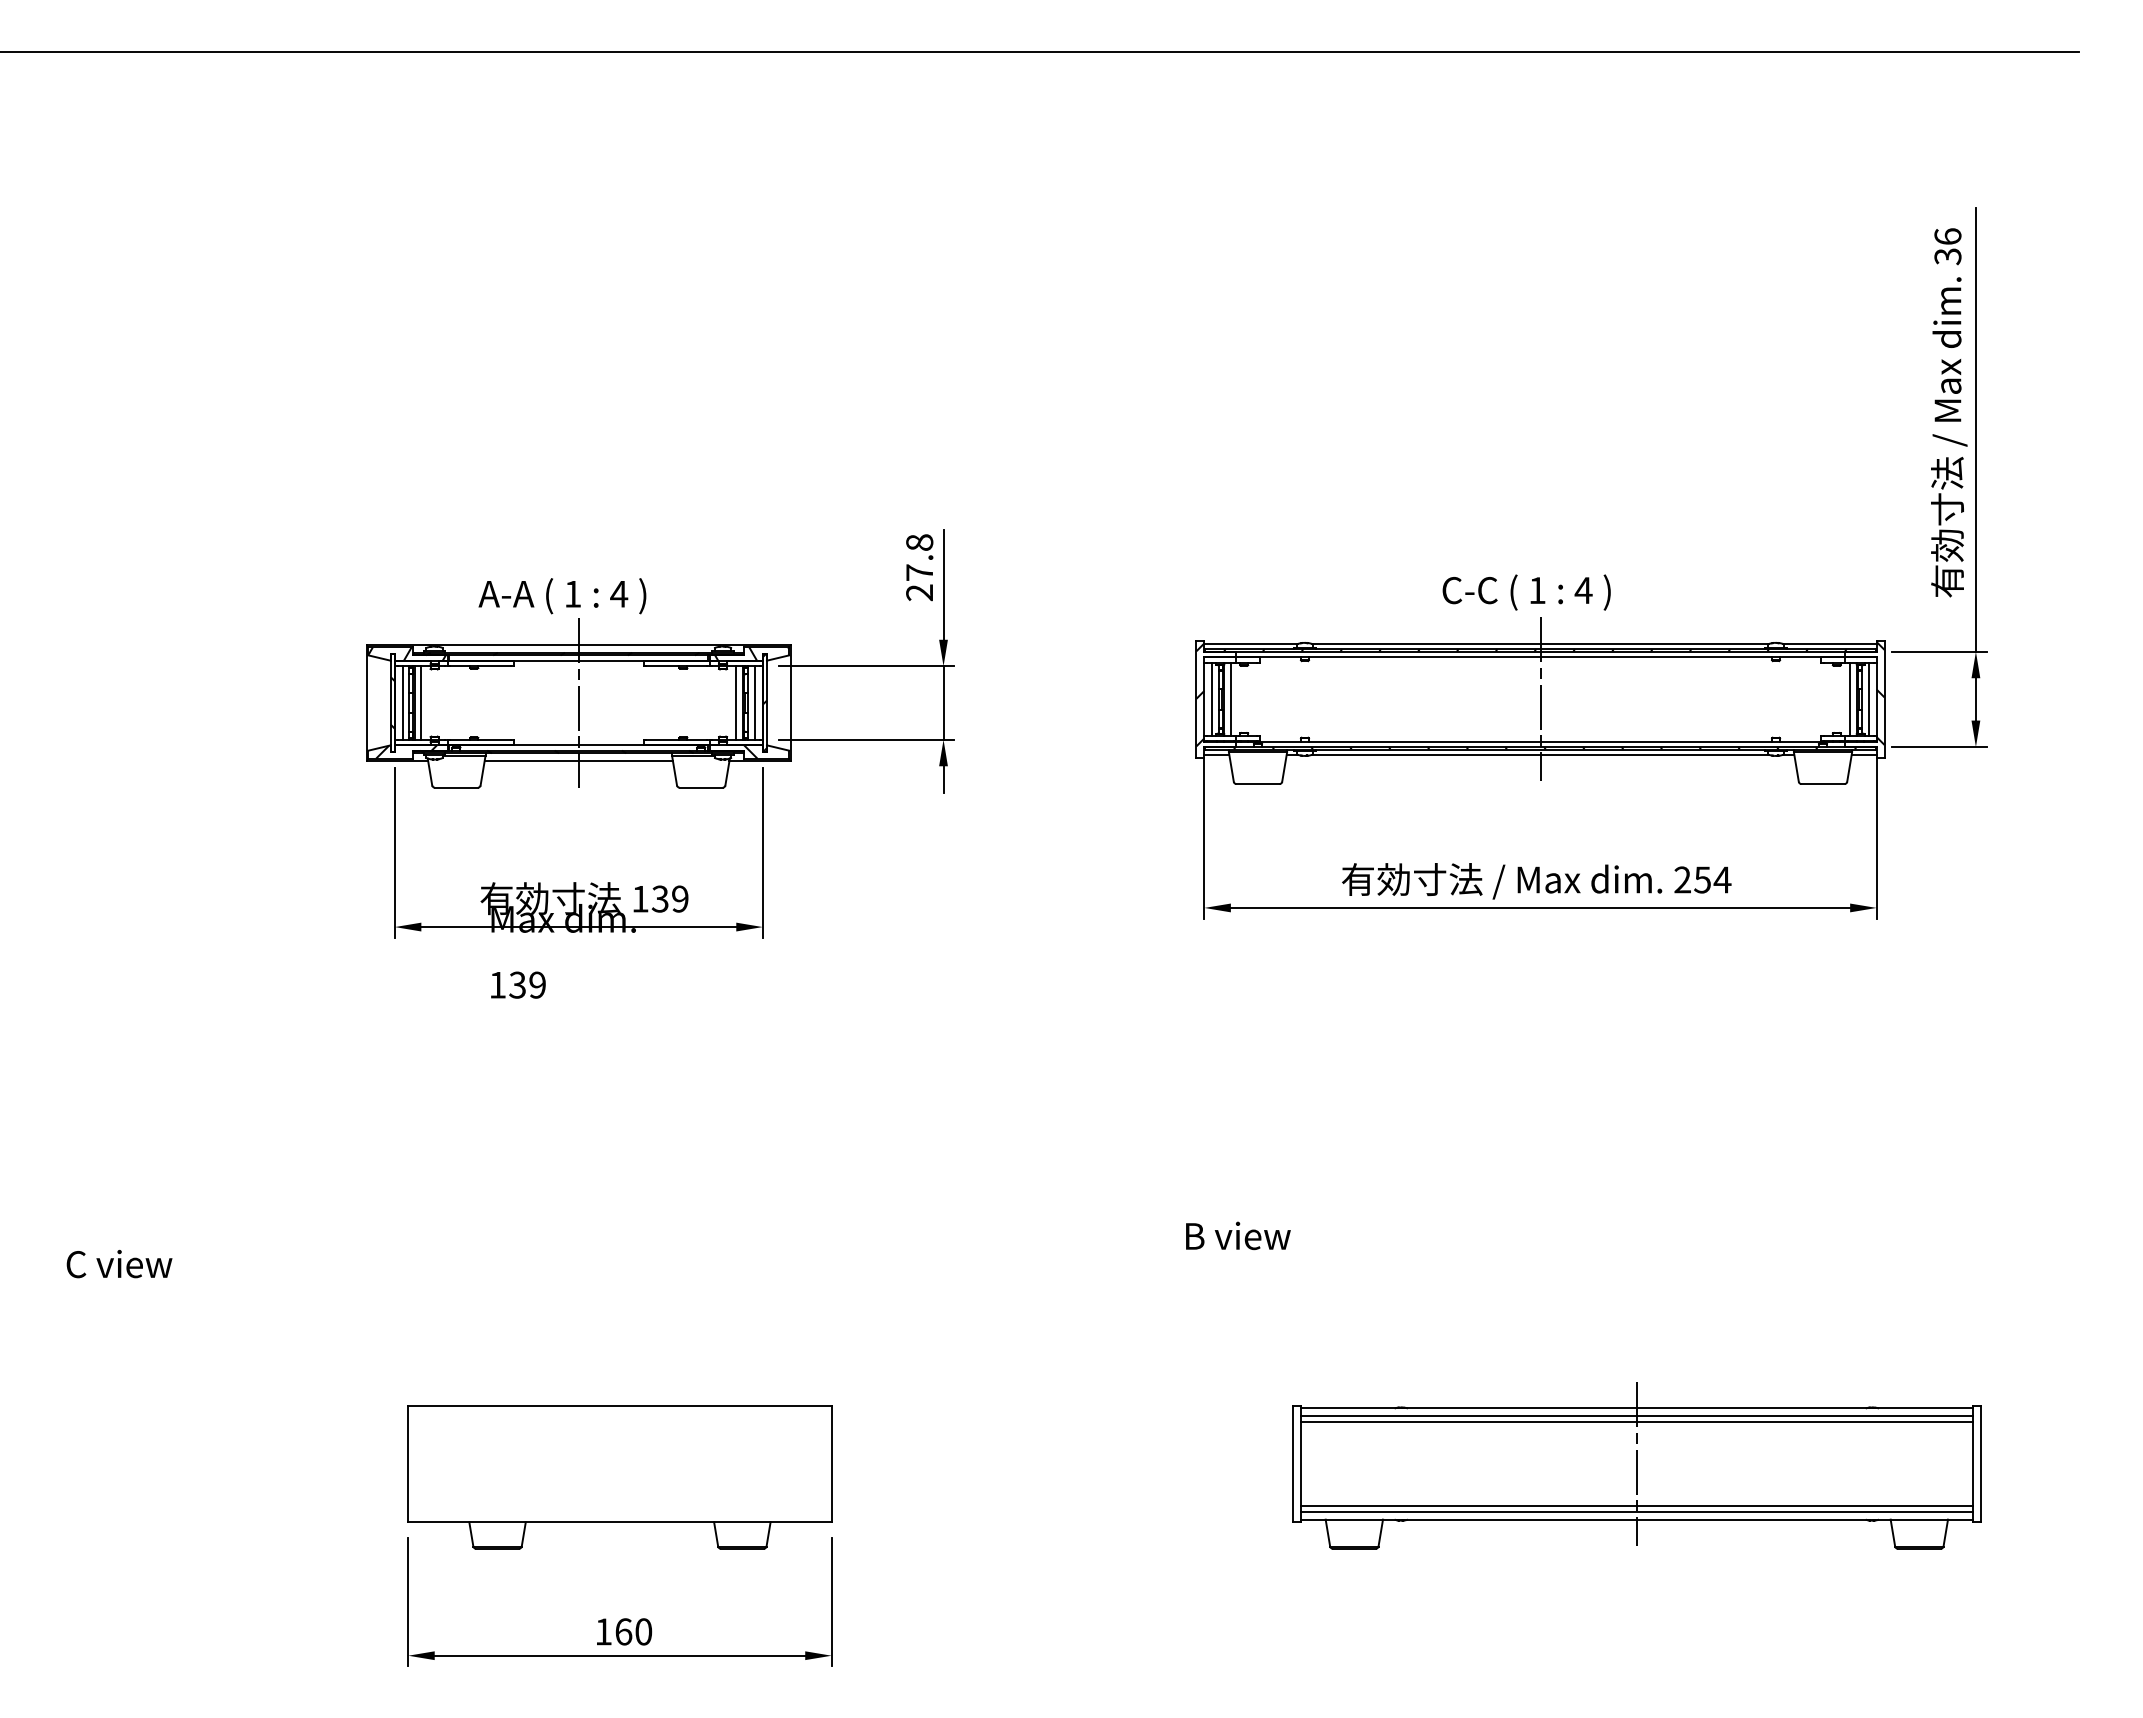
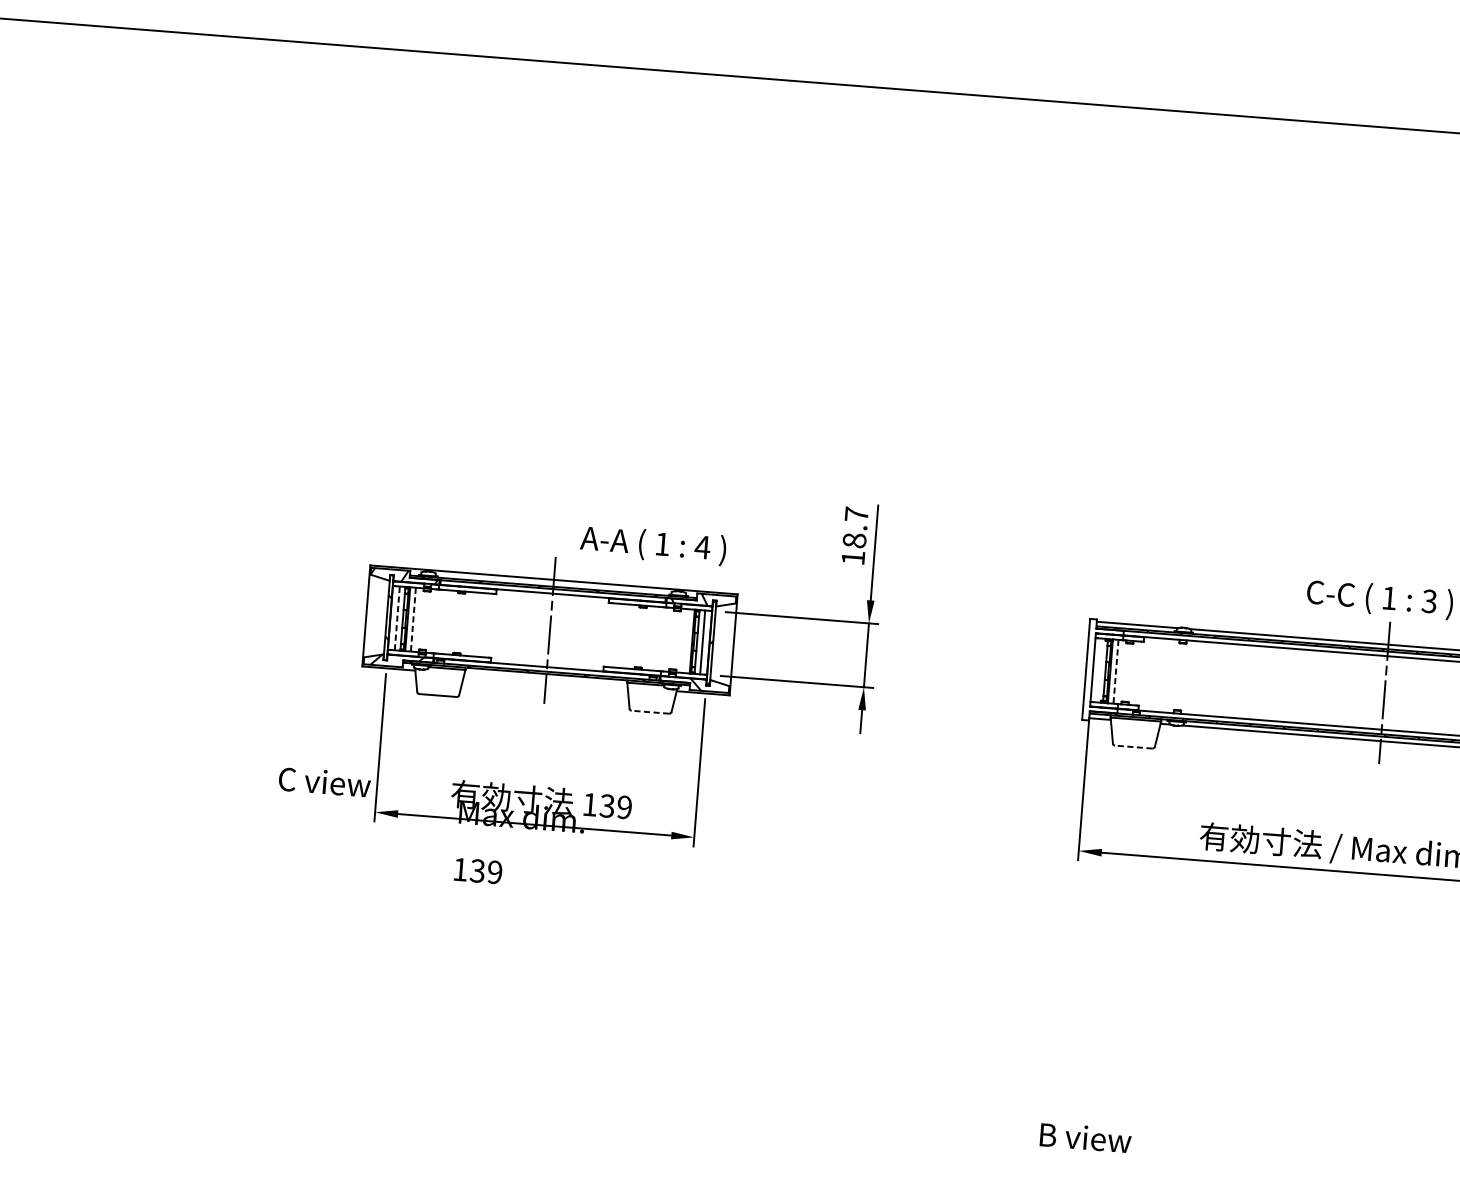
text: (919, 567) -> (854, 536), 27.8 -> 18.7
text: (1583, 590) -> (1429, 601), 4 -> 3
text: (562, 596) -> (653, 545), moved
hatch: (1200, 694) -> (1089, 665), removed
line: (1212, 699) -> (1100, 670), removed
line: (1230, 699) -> (1115, 671), solid -> dashed
line: (736, 702) -> (686, 640), removed
line: (402, 703) -> (397, 618), solid -> dashed
line: (421, 703) -> (413, 620), solid -> dashed
line: (578, 761) -> (545, 681), removed
line: (1258, 784) -> (1134, 747), solid -> dashed
line: (701, 787) -> (650, 712), solid -> dashed
text: (119, 1264) -> (324, 782), moved

